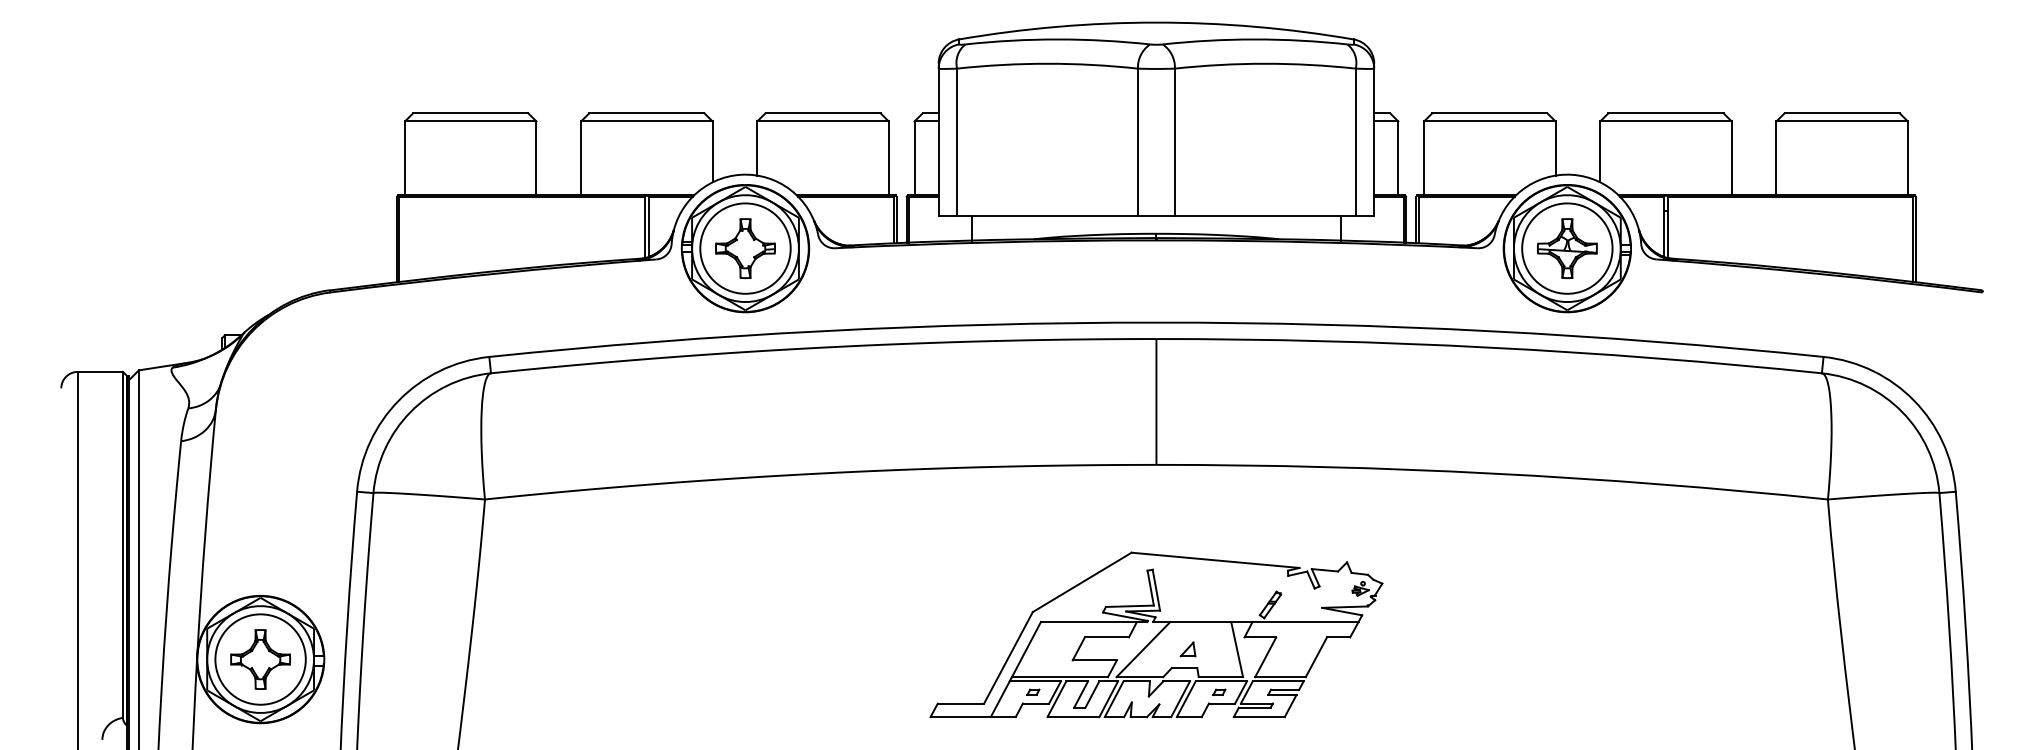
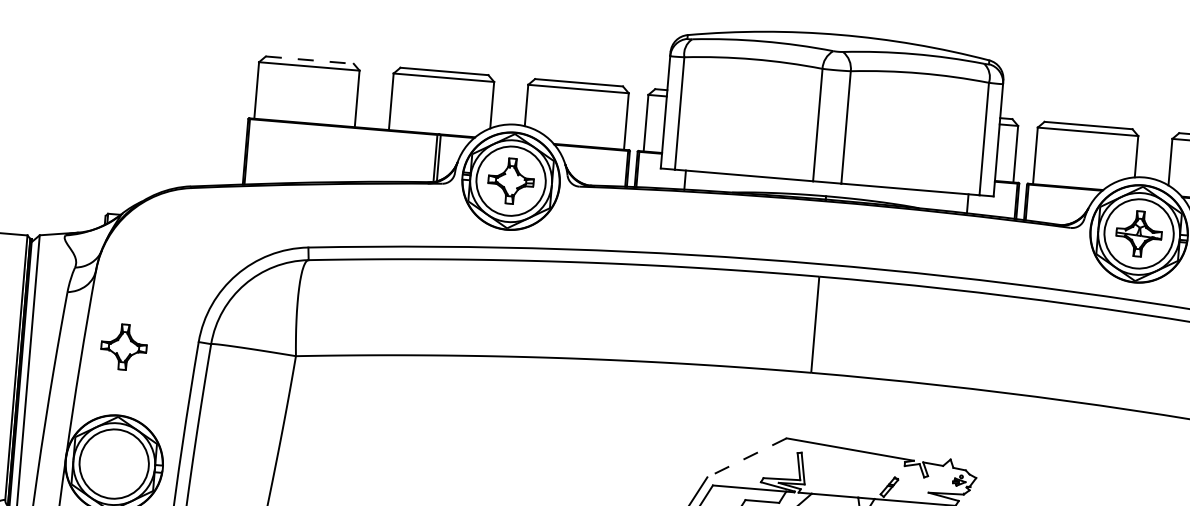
line: (470, 113) -> (309, 60), solid -> dashed
line: (1082, 582) -> (747, 457), solid -> dashed
part: (260, 659) -> (123, 347), moved

